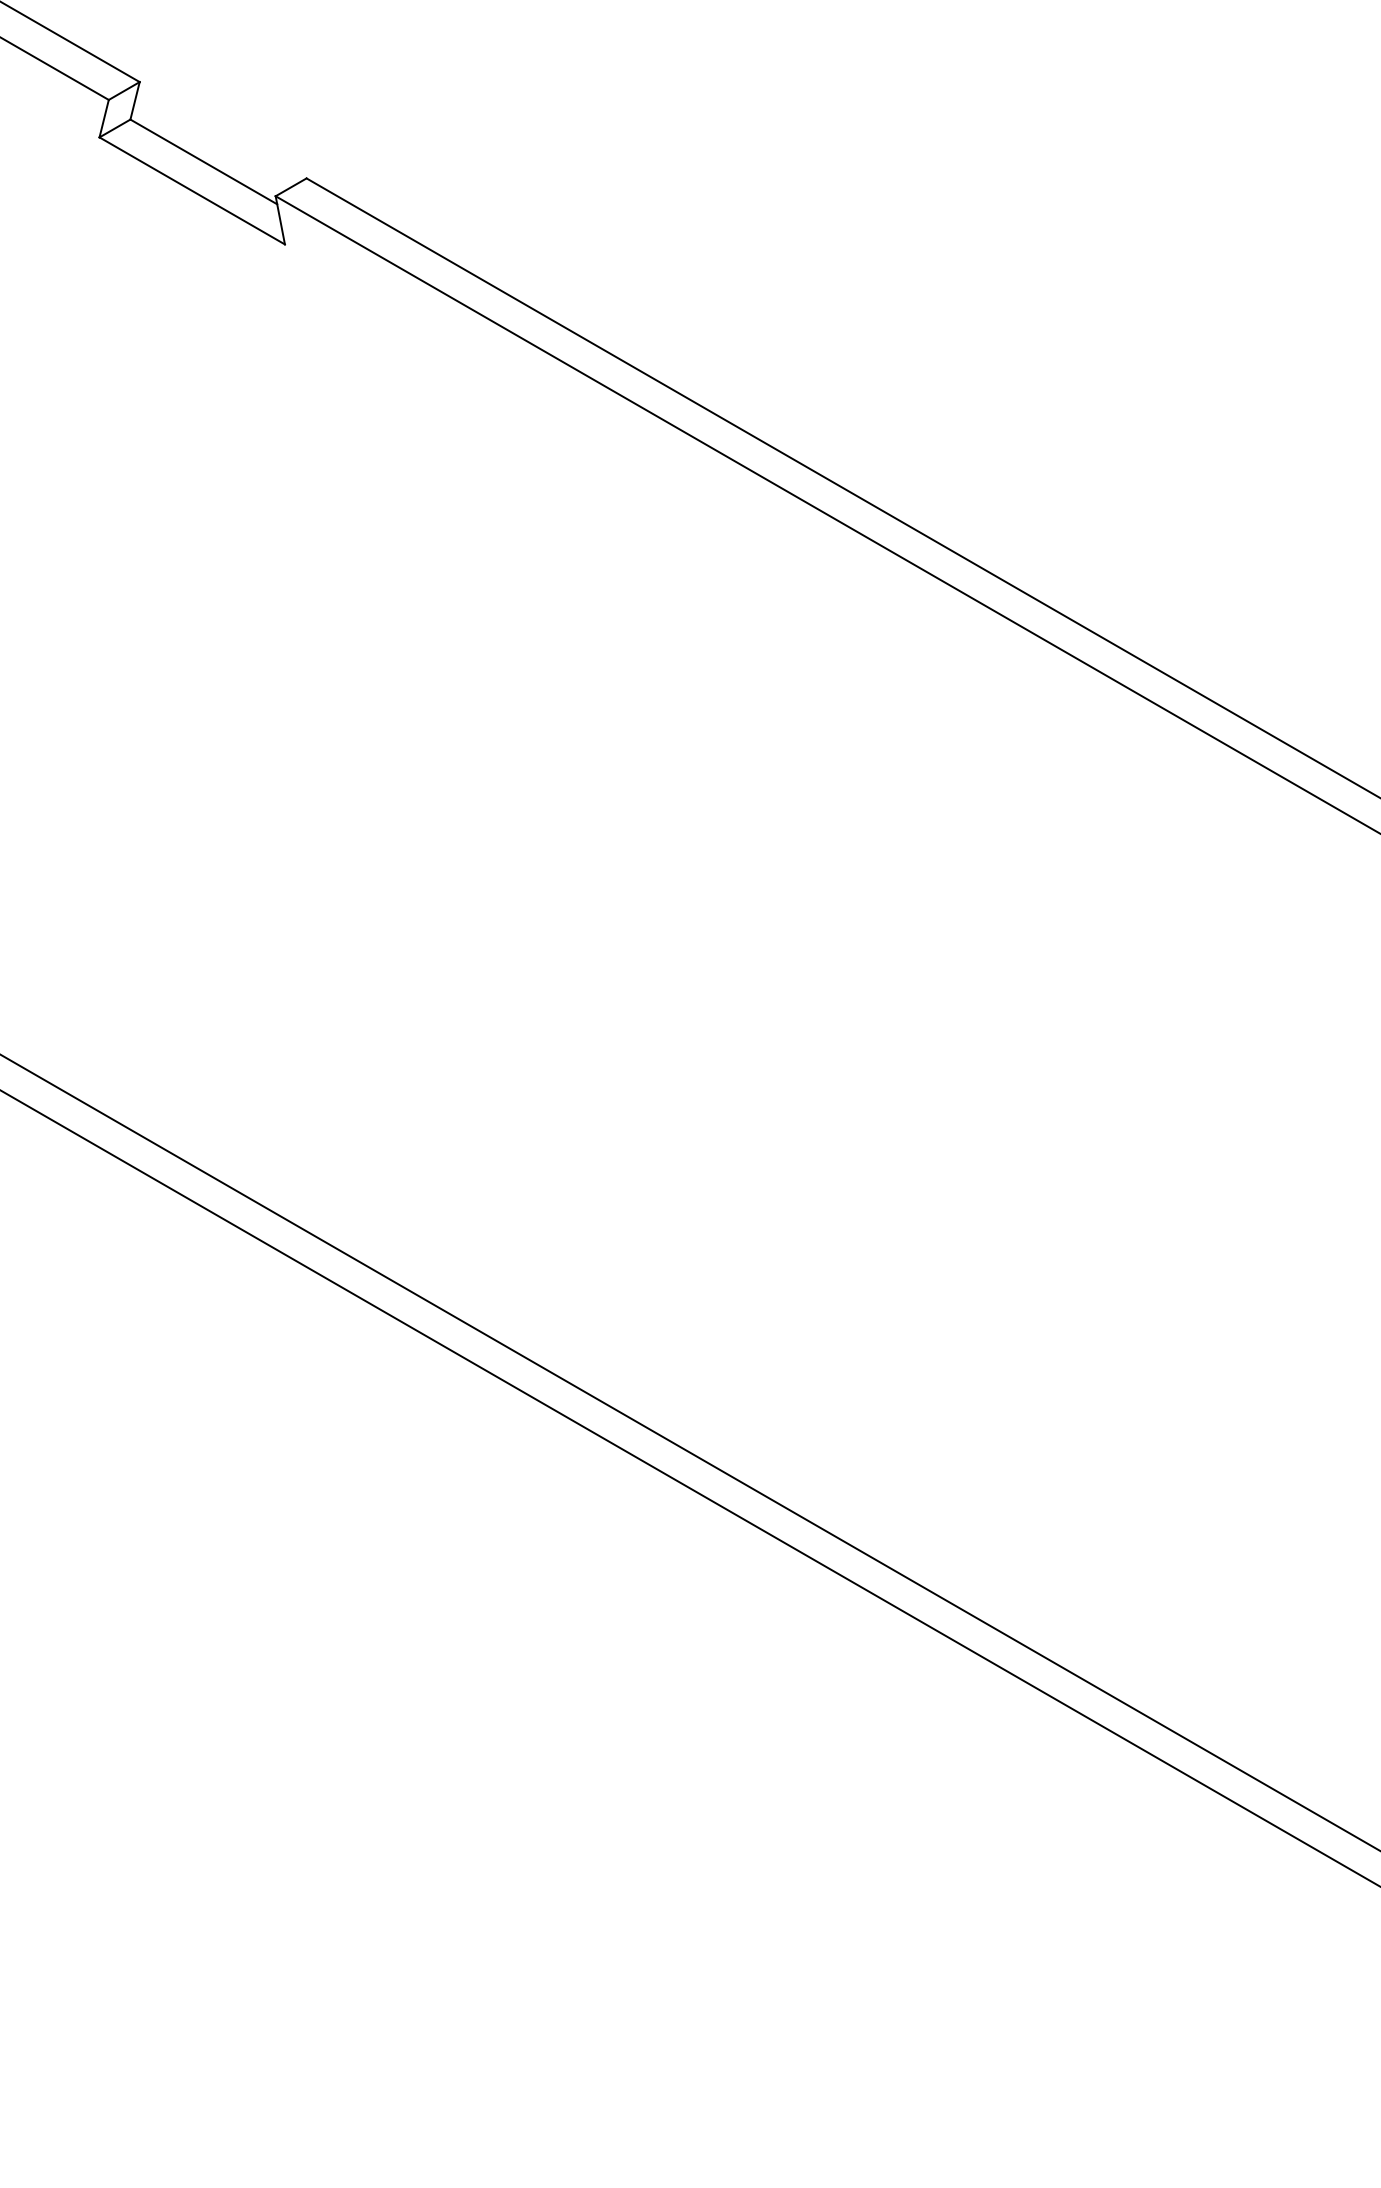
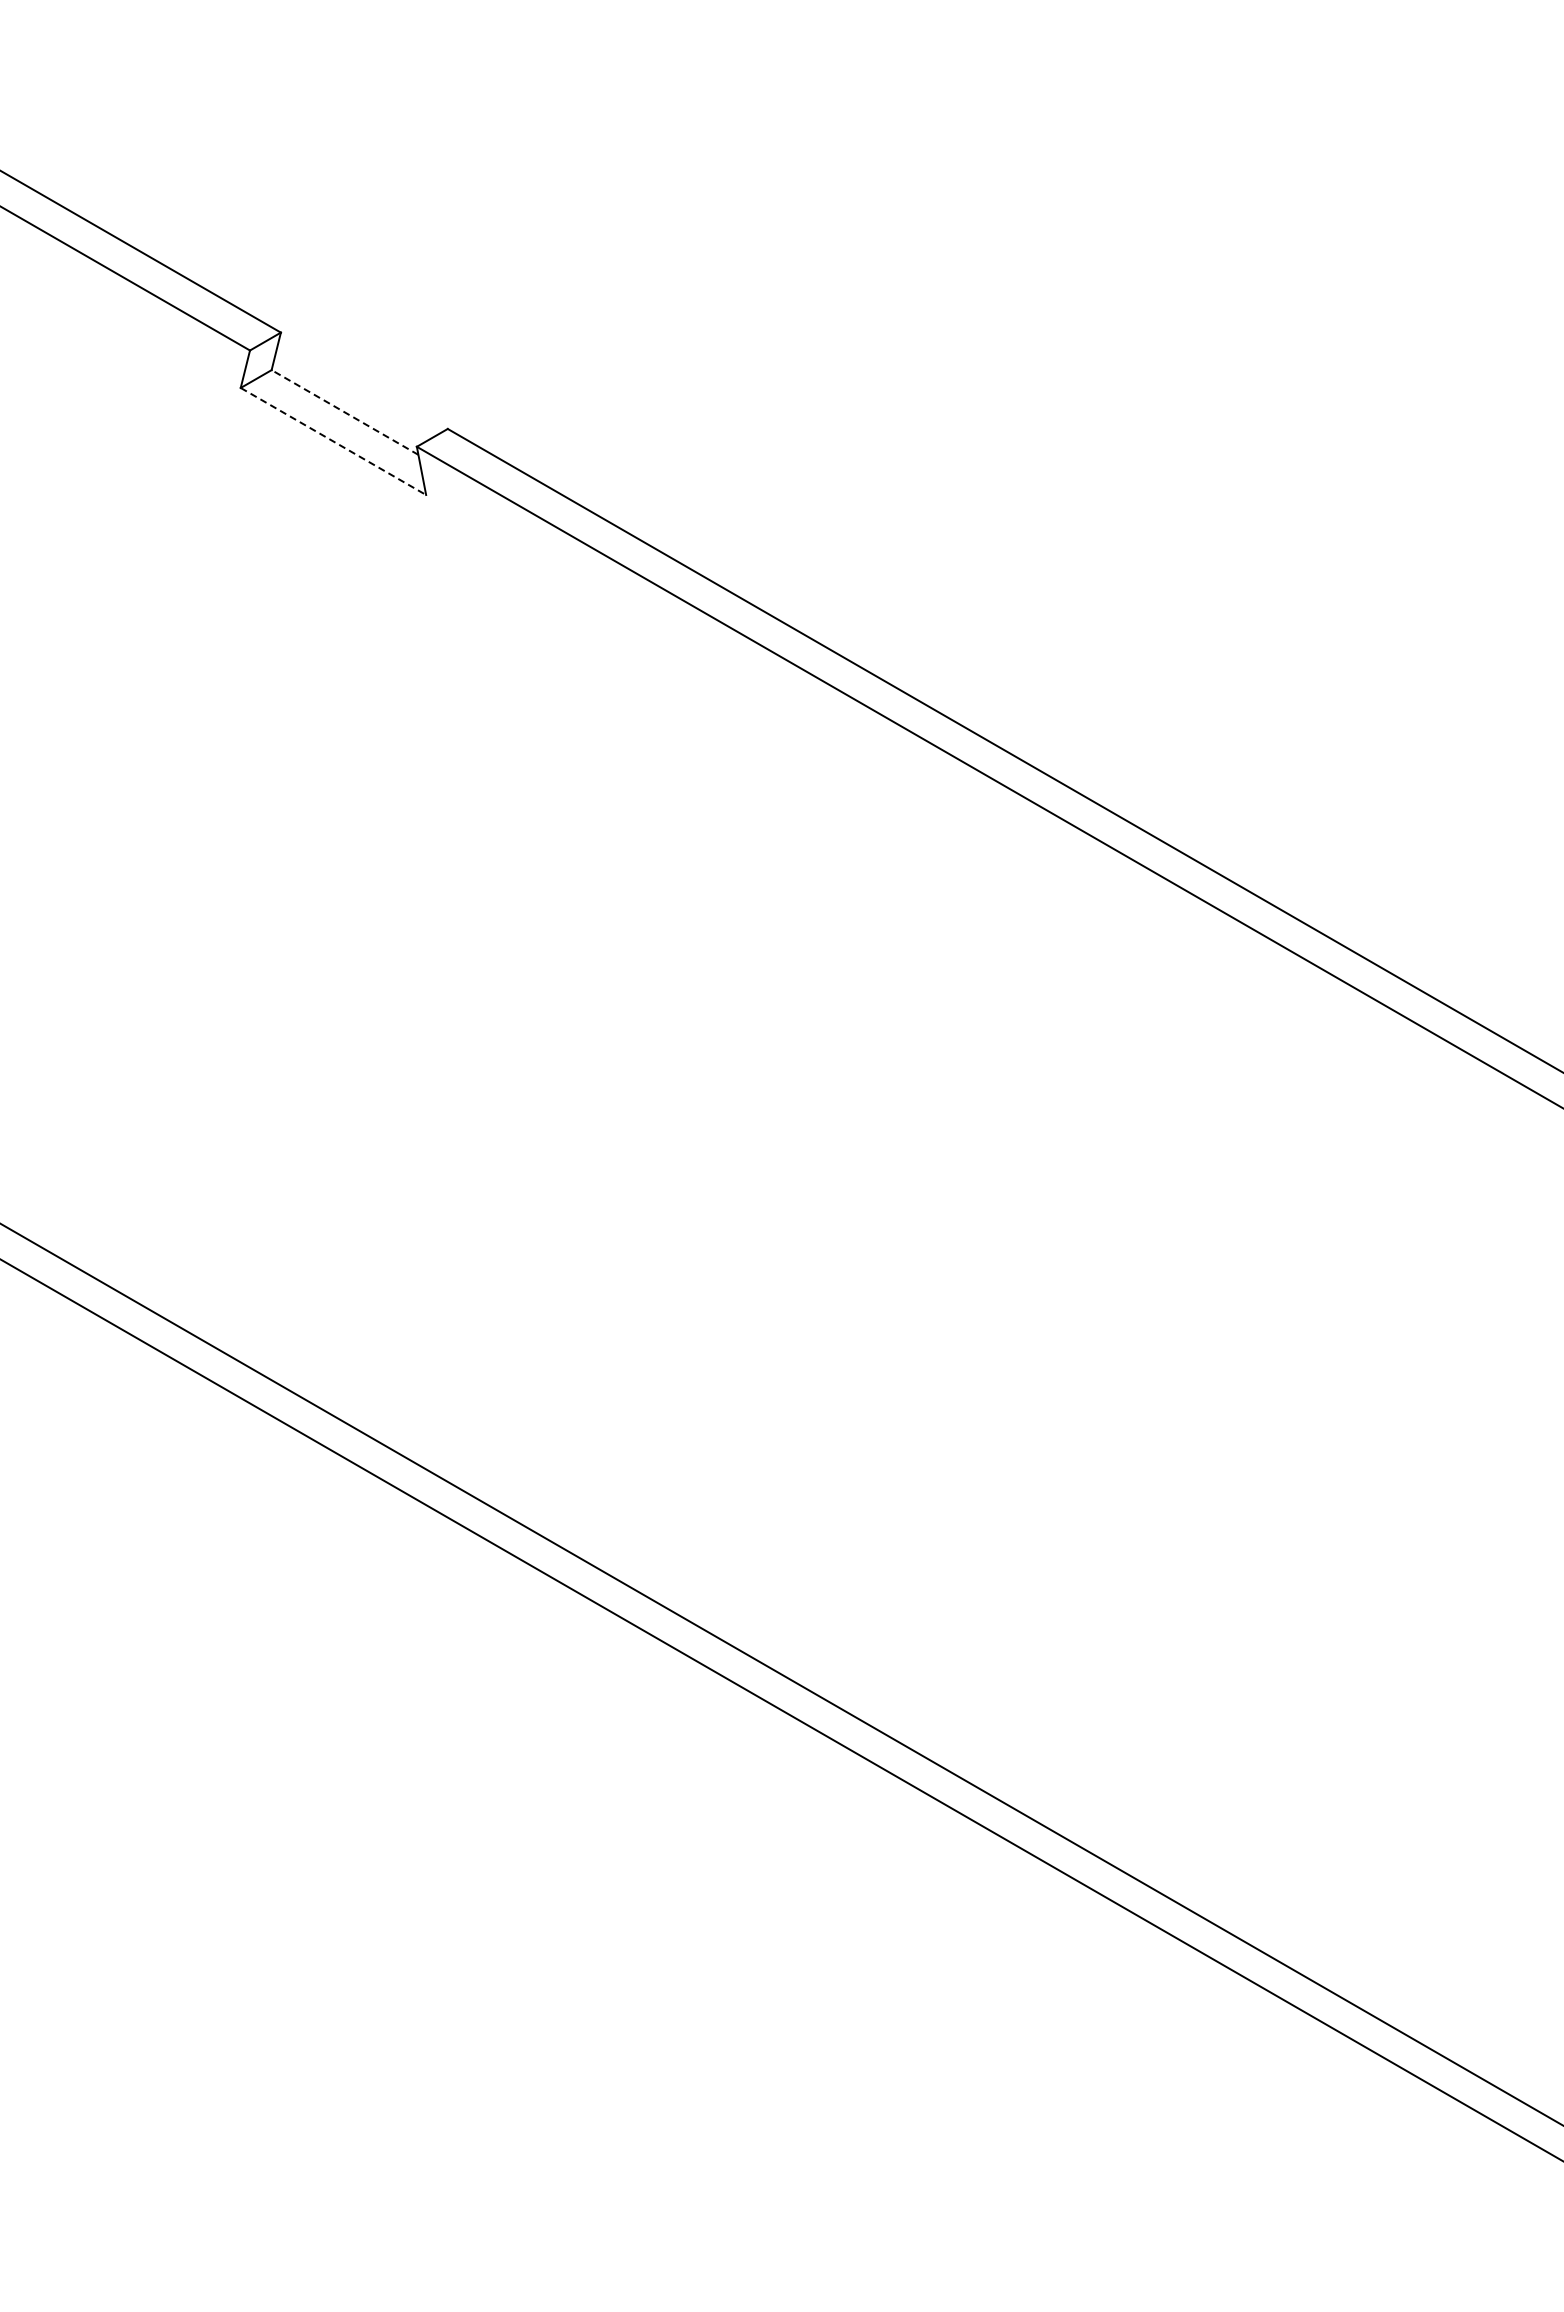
line: (204, 161) -> (345, 412), solid -> dashed
line: (192, 190) -> (333, 441), solid -> dashed

